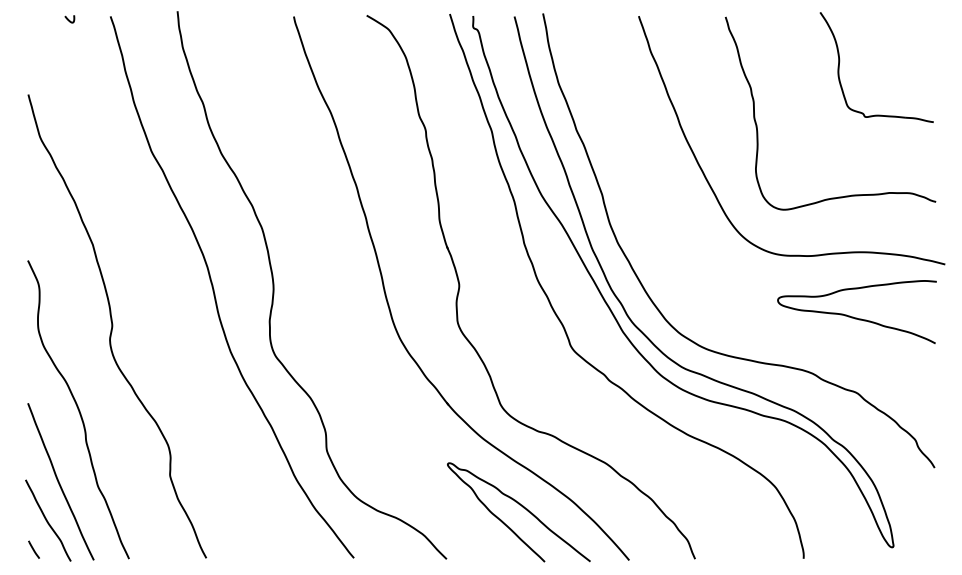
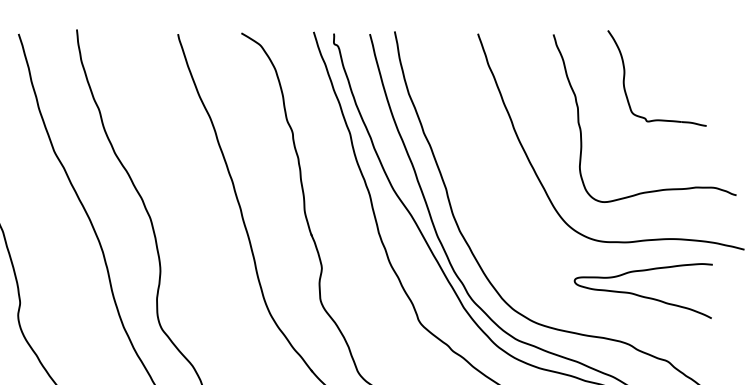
part: (840, 61) -> (625, 73), moved
curve: (853, 316) -> (640, 294), moved

